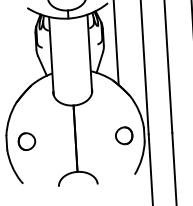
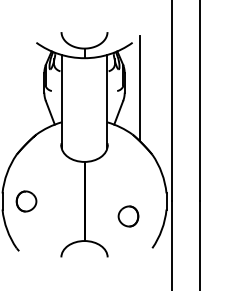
part: (124, 135) -> (128, 216), moved

